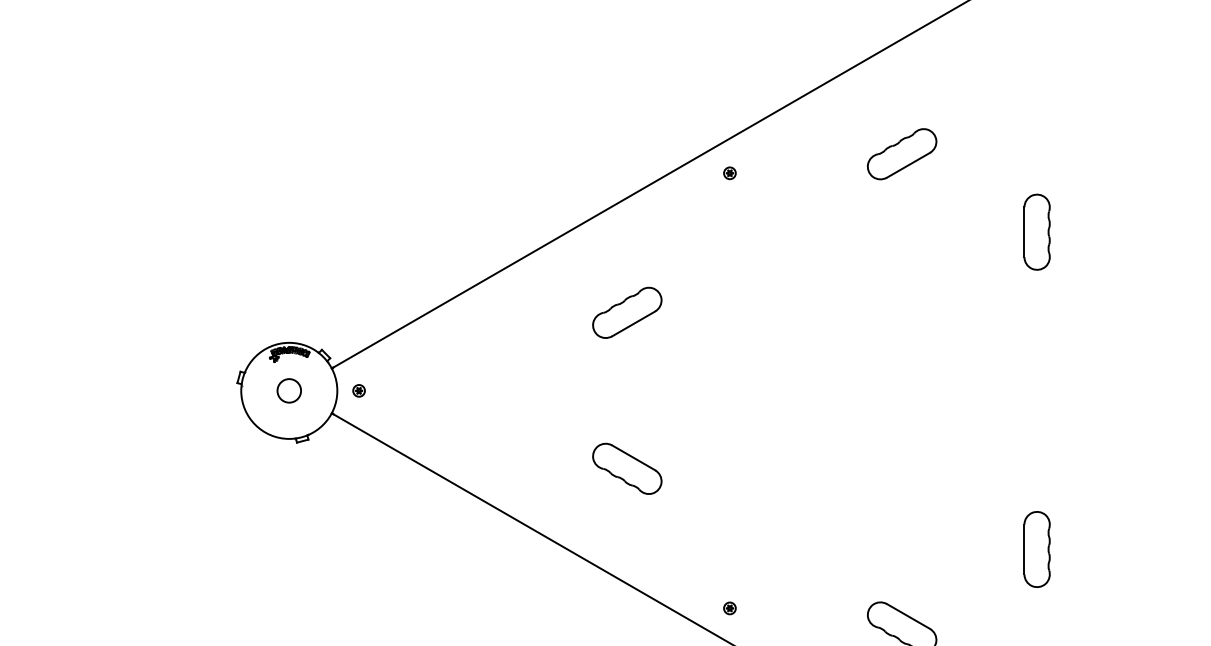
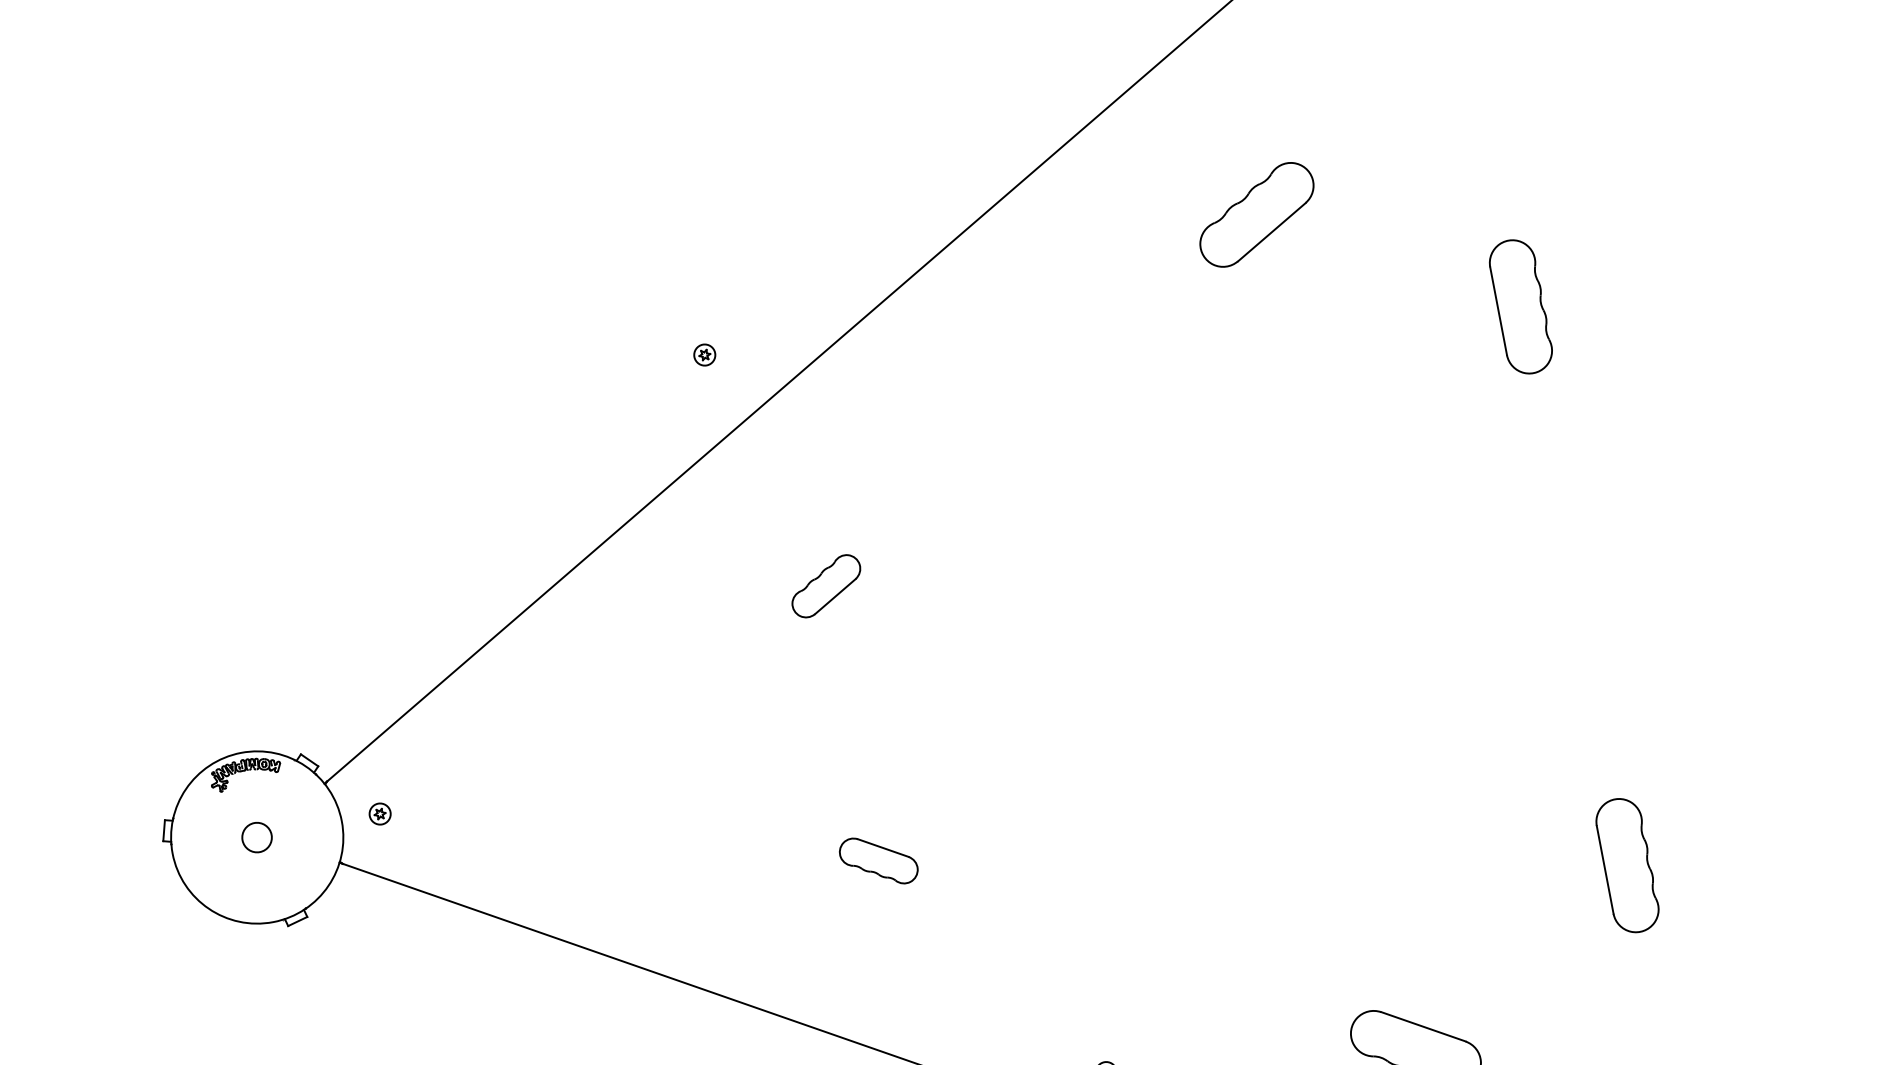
part: (729, 173) -> (704, 355), moved
part: (627, 312) -> (826, 585), size x0.6
circle: (288, 390) -> (255, 837), size x0.7
part: (627, 468) -> (878, 860), size x0.6

